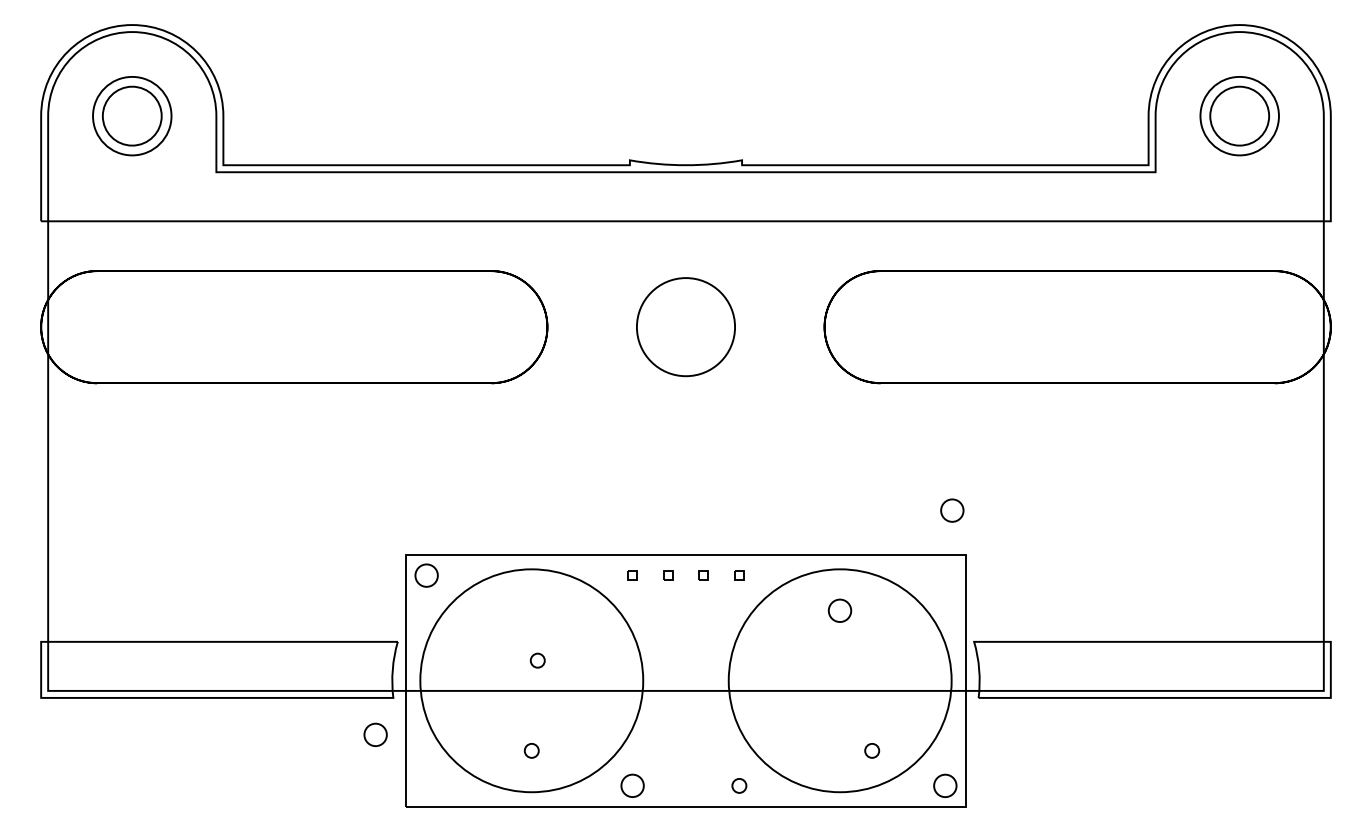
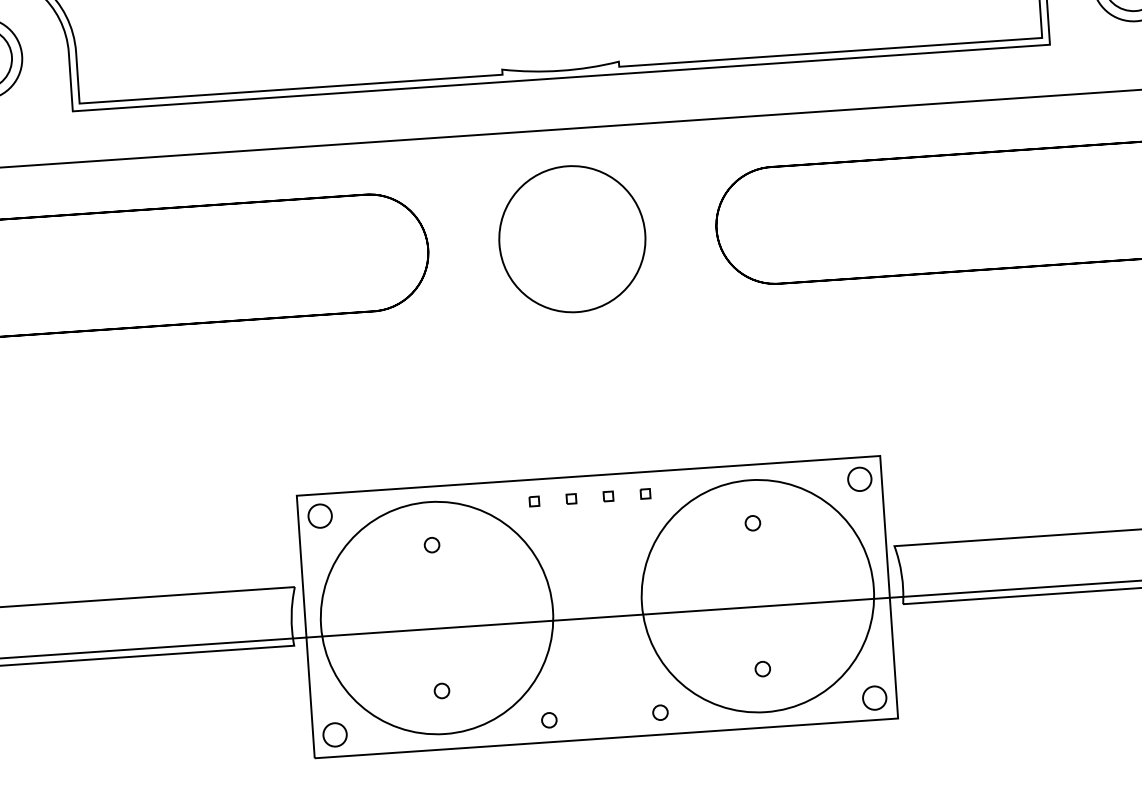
circle: (685, 327) -> (571, 239), size x1.43
circle: (952, 510) -> (859, 479), moved
circle: (840, 610) -> (753, 523), size x0.62
circle: (537, 660) -> (431, 544), moved
circle: (375, 734) -> (334, 734), moved
circle: (872, 750) -> (763, 668), moved
circle: (632, 785) -> (549, 719), size x0.62

